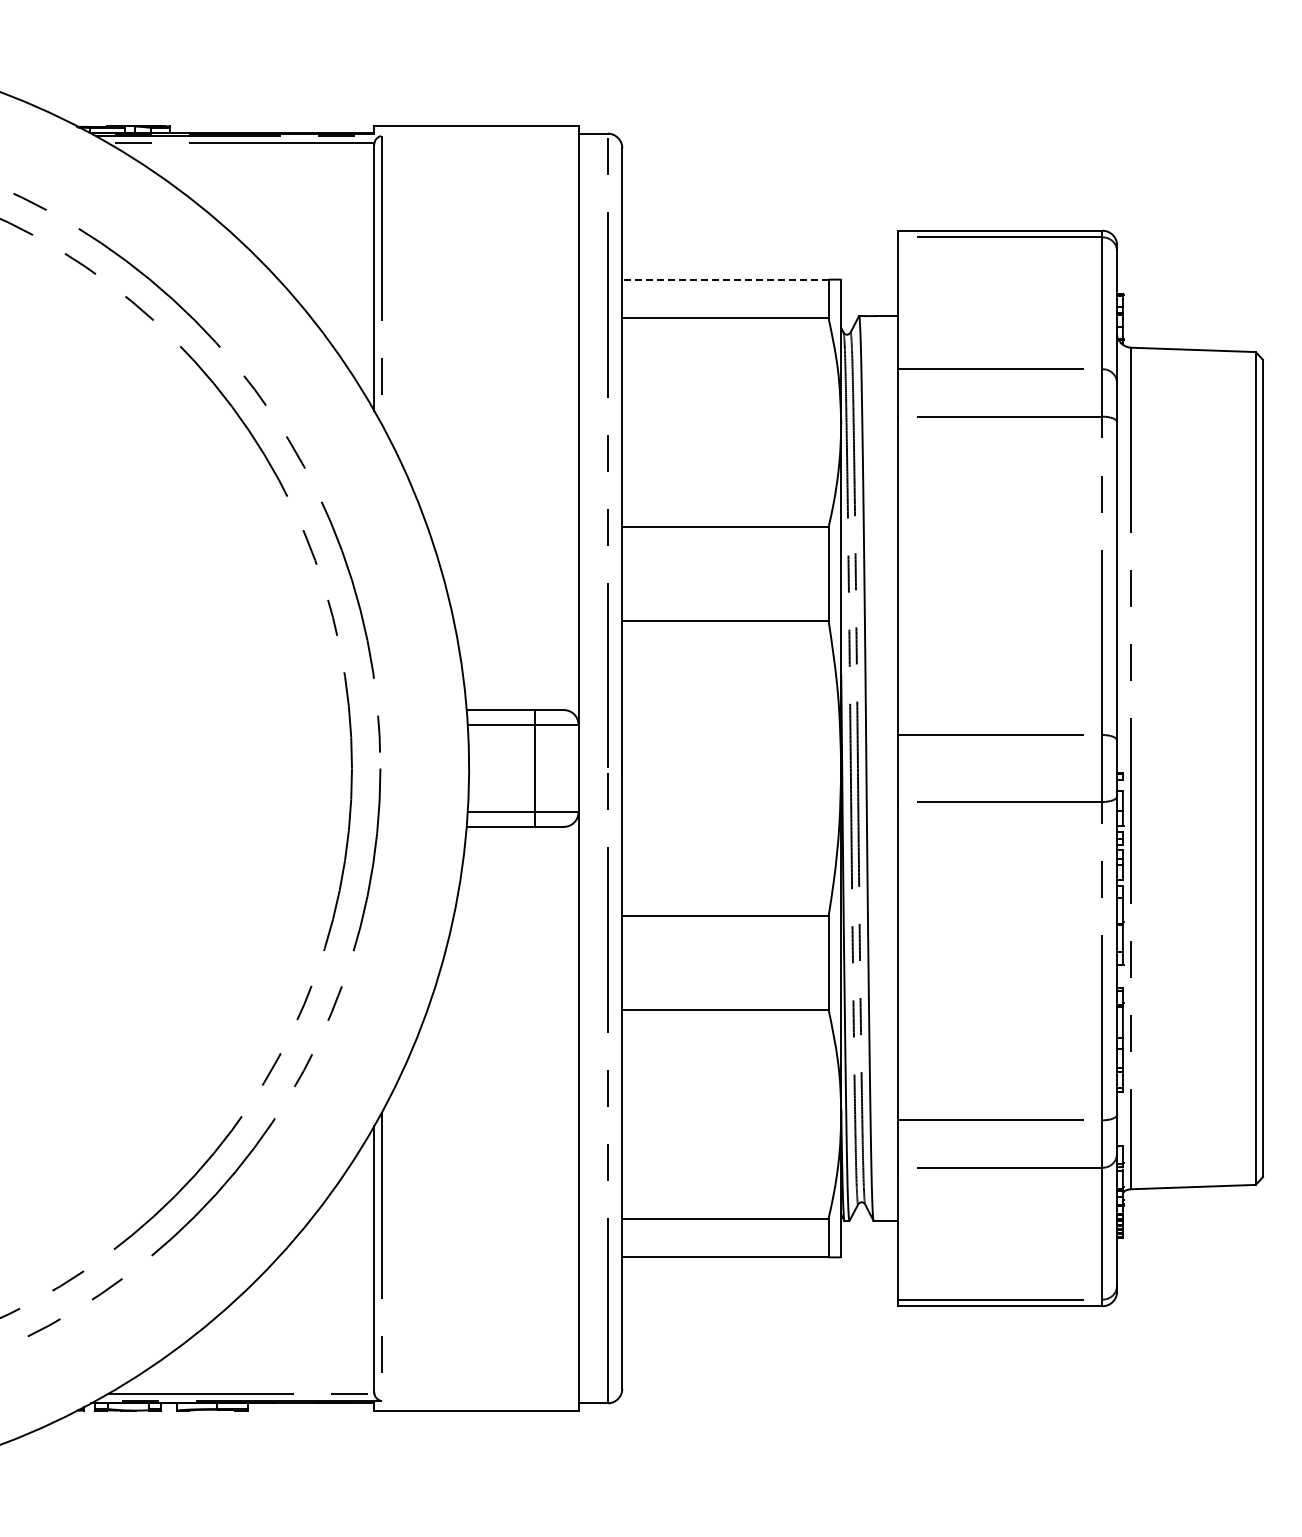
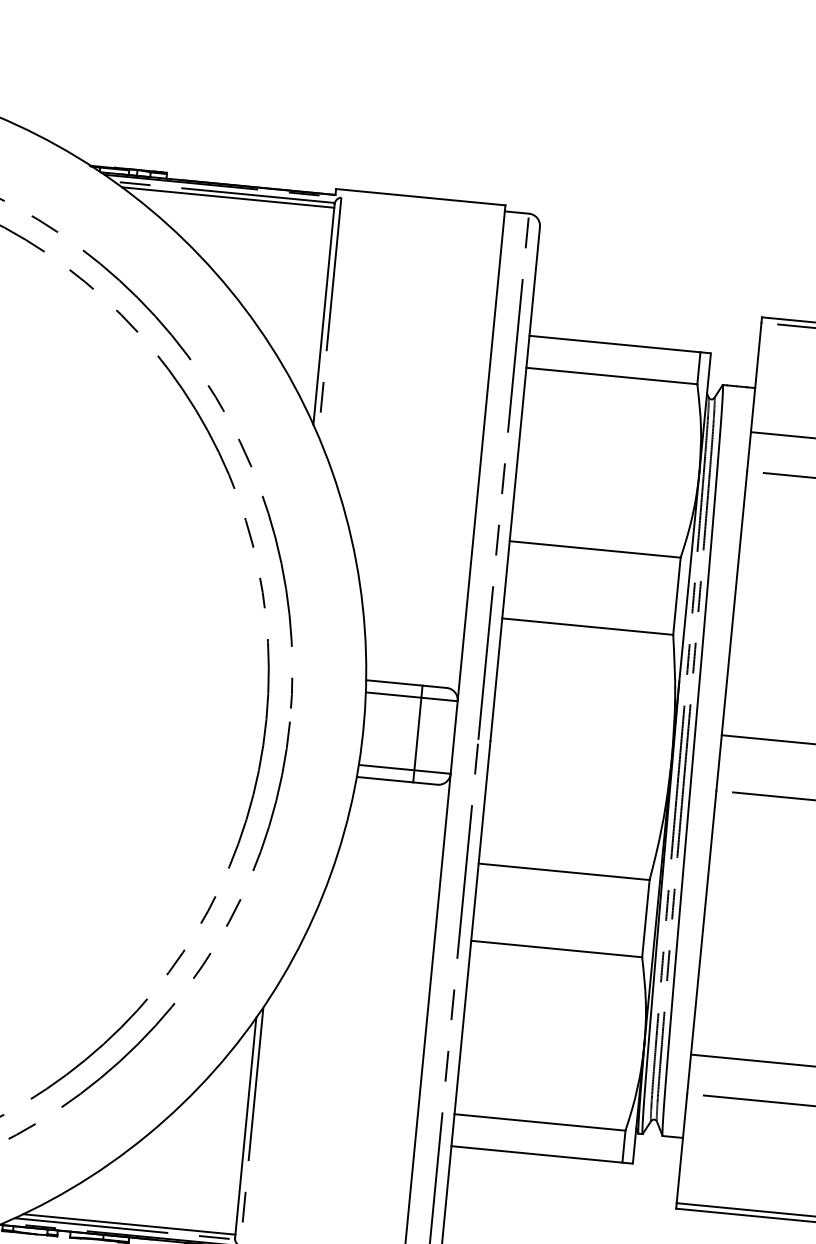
line: (246, 148) -> (228, 197), added
line: (724, 279) -> (614, 343), dashed -> solid
line: (246, 1388) -> (129, 1224), added

